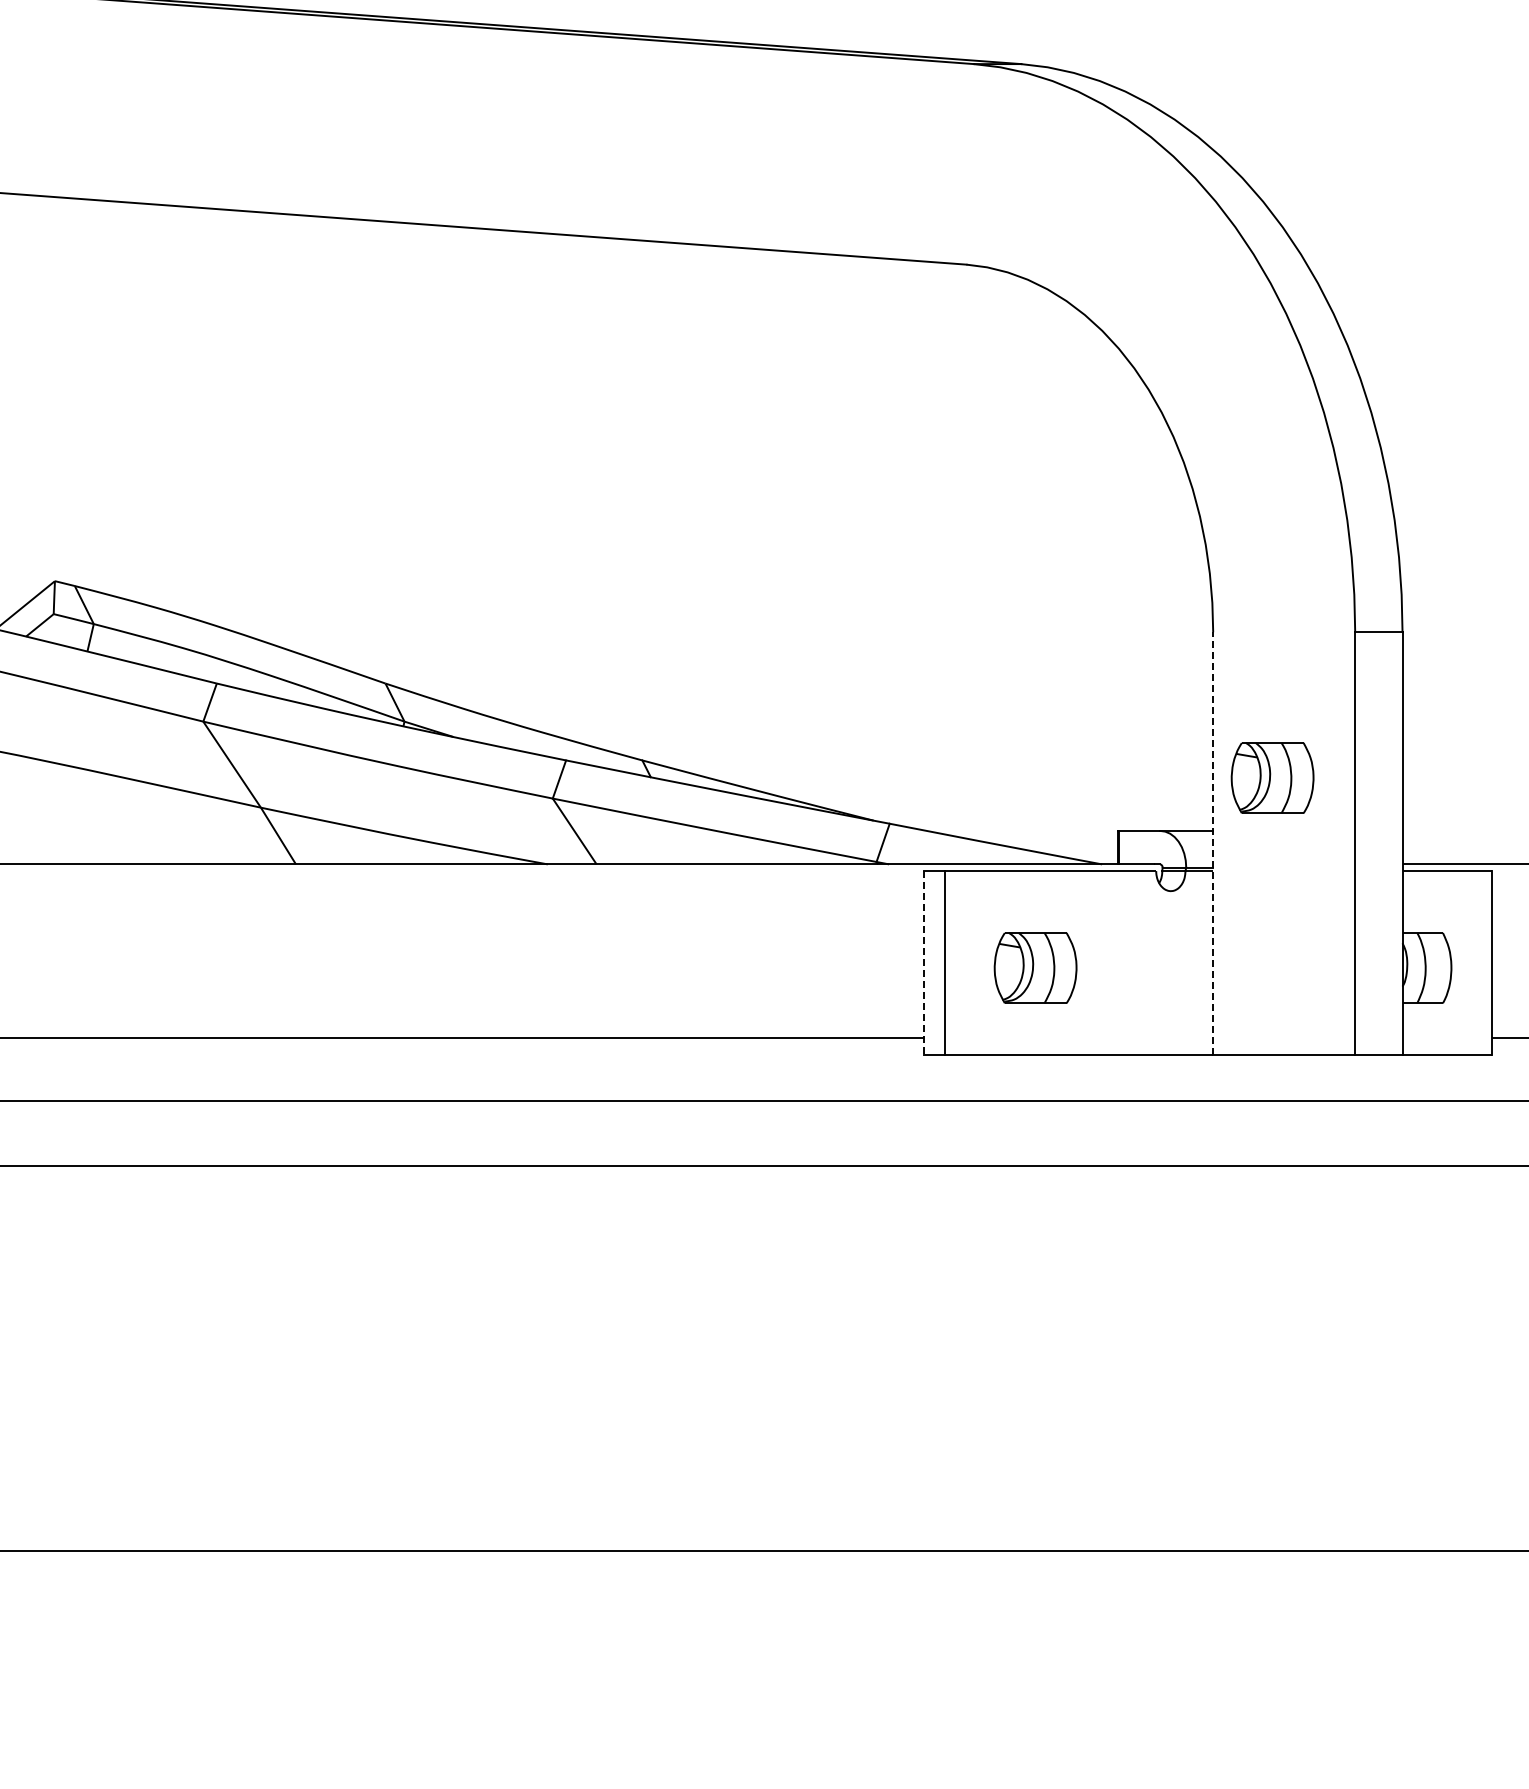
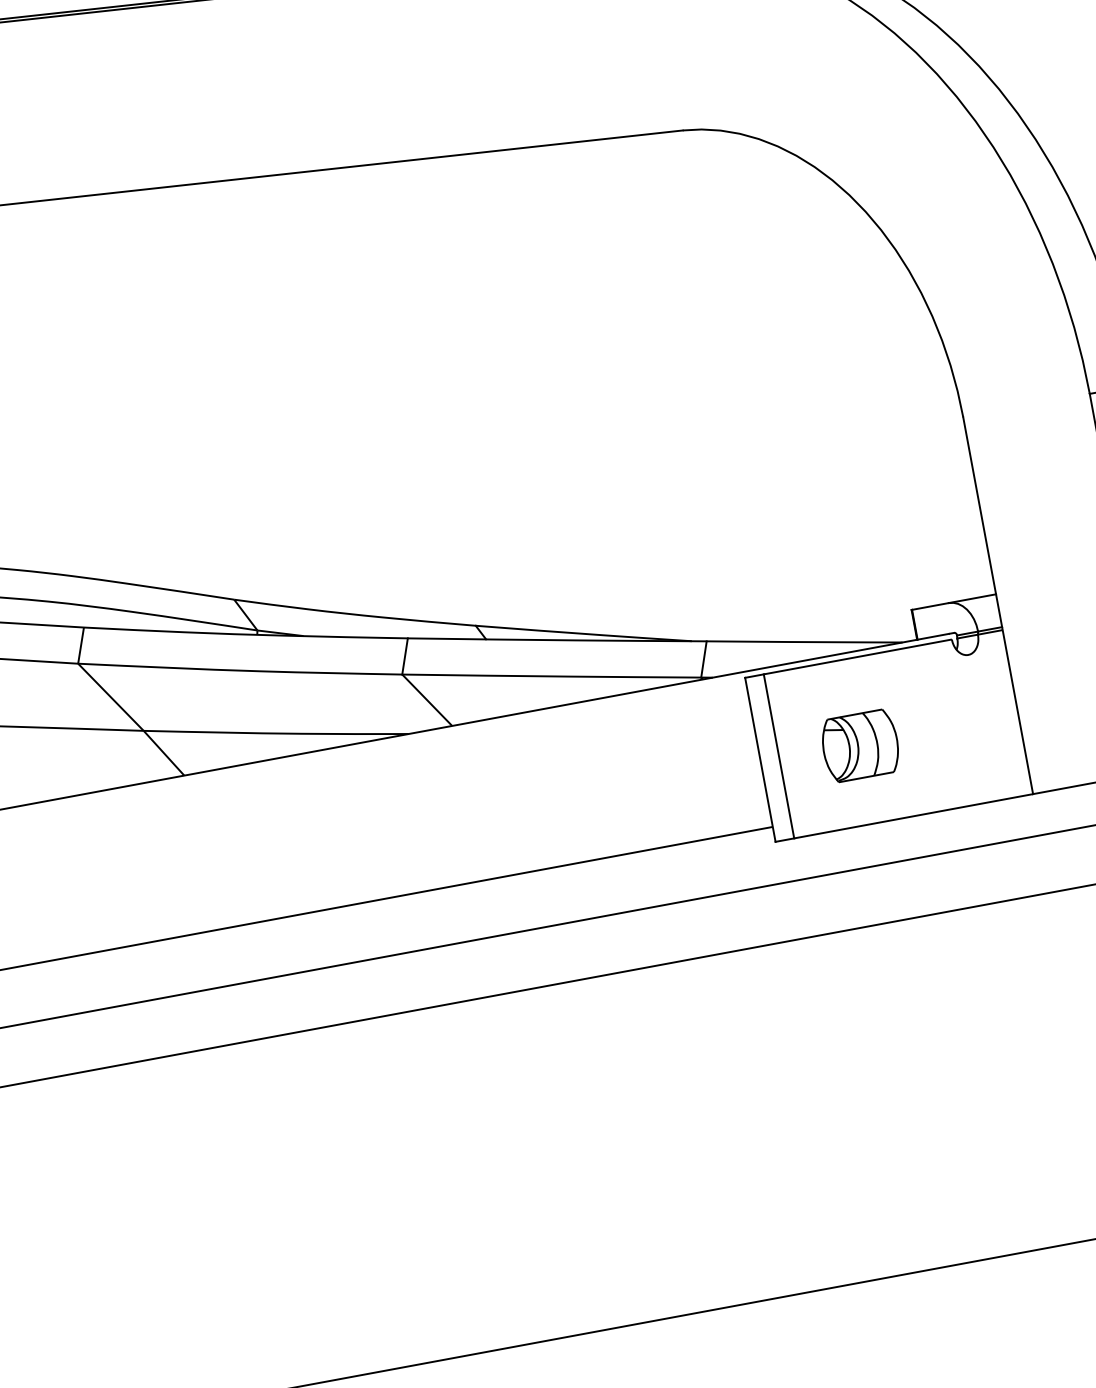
part: (1272, 777) -> (1040, 536), removed
line: (1213, 843) -> (998, 605), dashed -> solid
line: (924, 963) -> (760, 760), dashed -> solid

